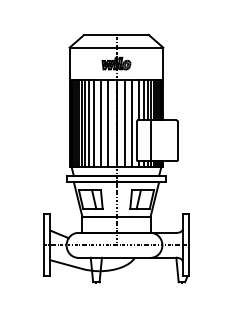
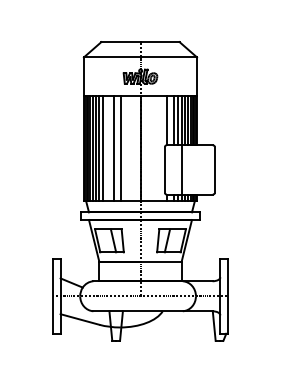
line: (89, 123) -> (107, 148), removed
line: (108, 123) -> (130, 148), removed
line: (124, 123) -> (150, 148), removed
line: (132, 123) -> (159, 148), removed

